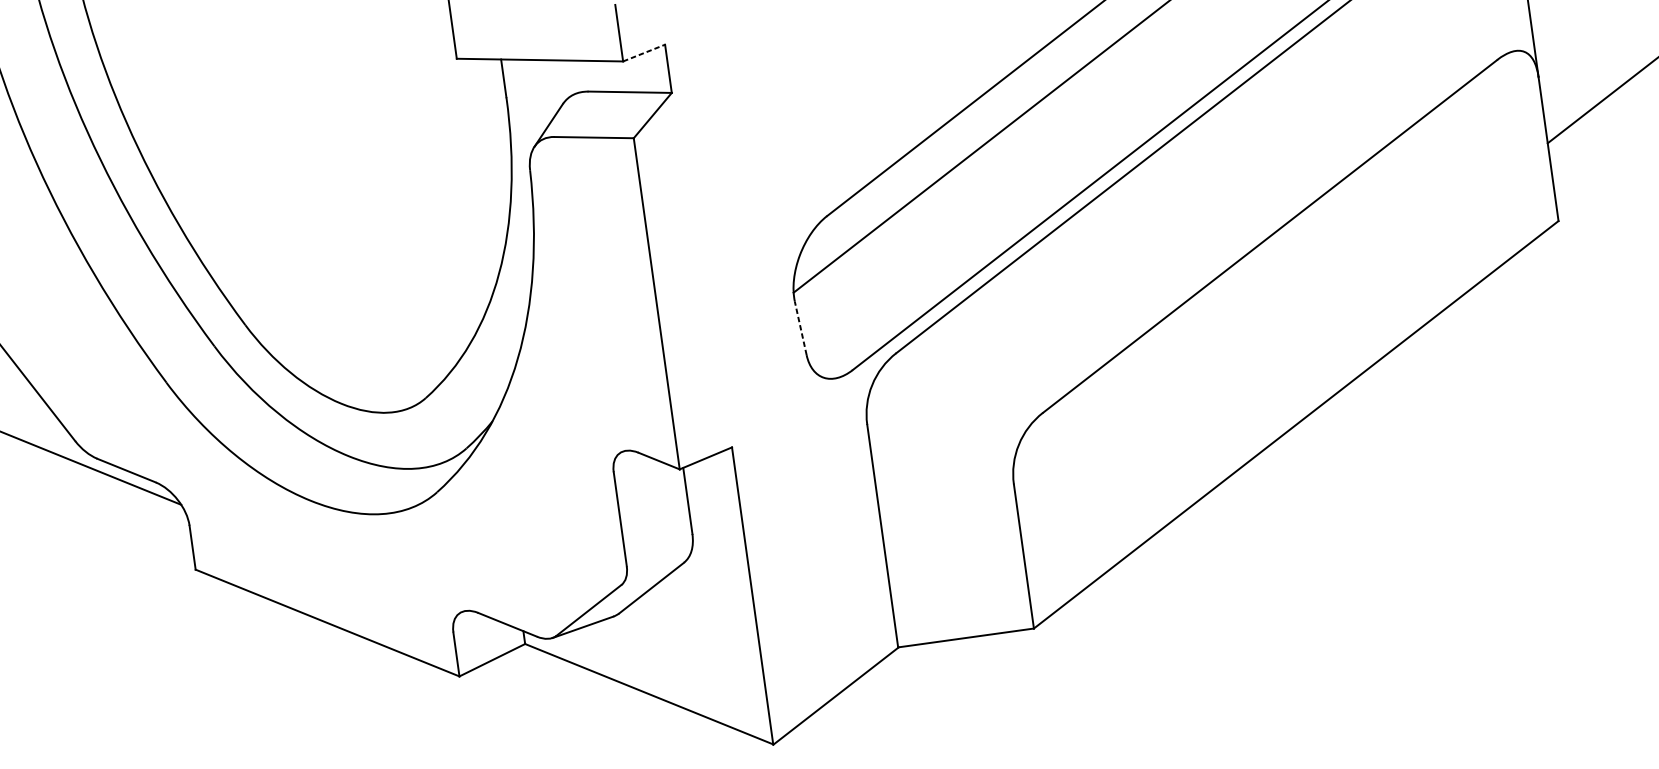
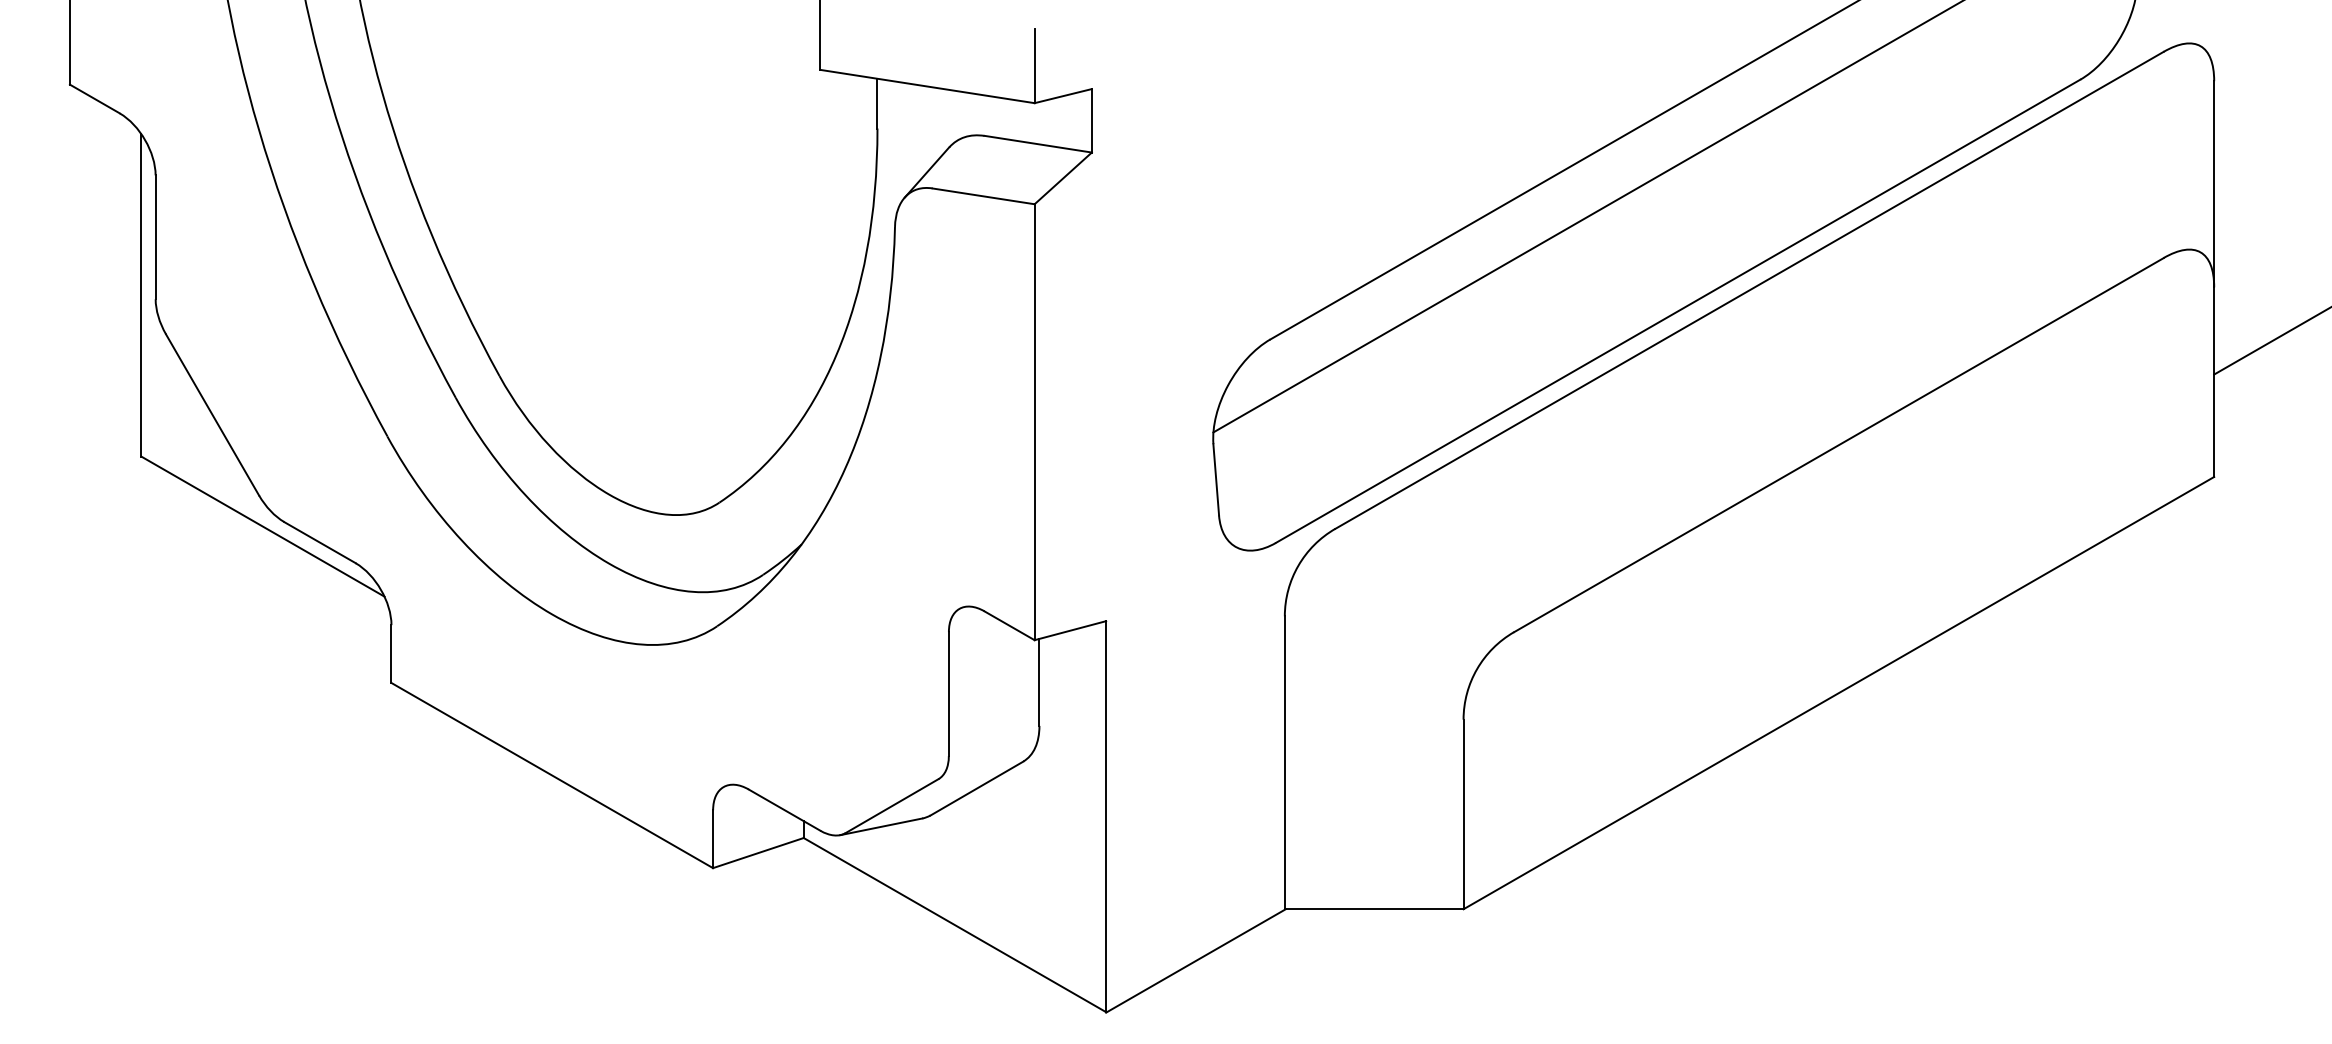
line: (644, 53) -> (1063, 96), dashed -> solid
line: (800, 328) -> (1216, 479), dashed -> solid

